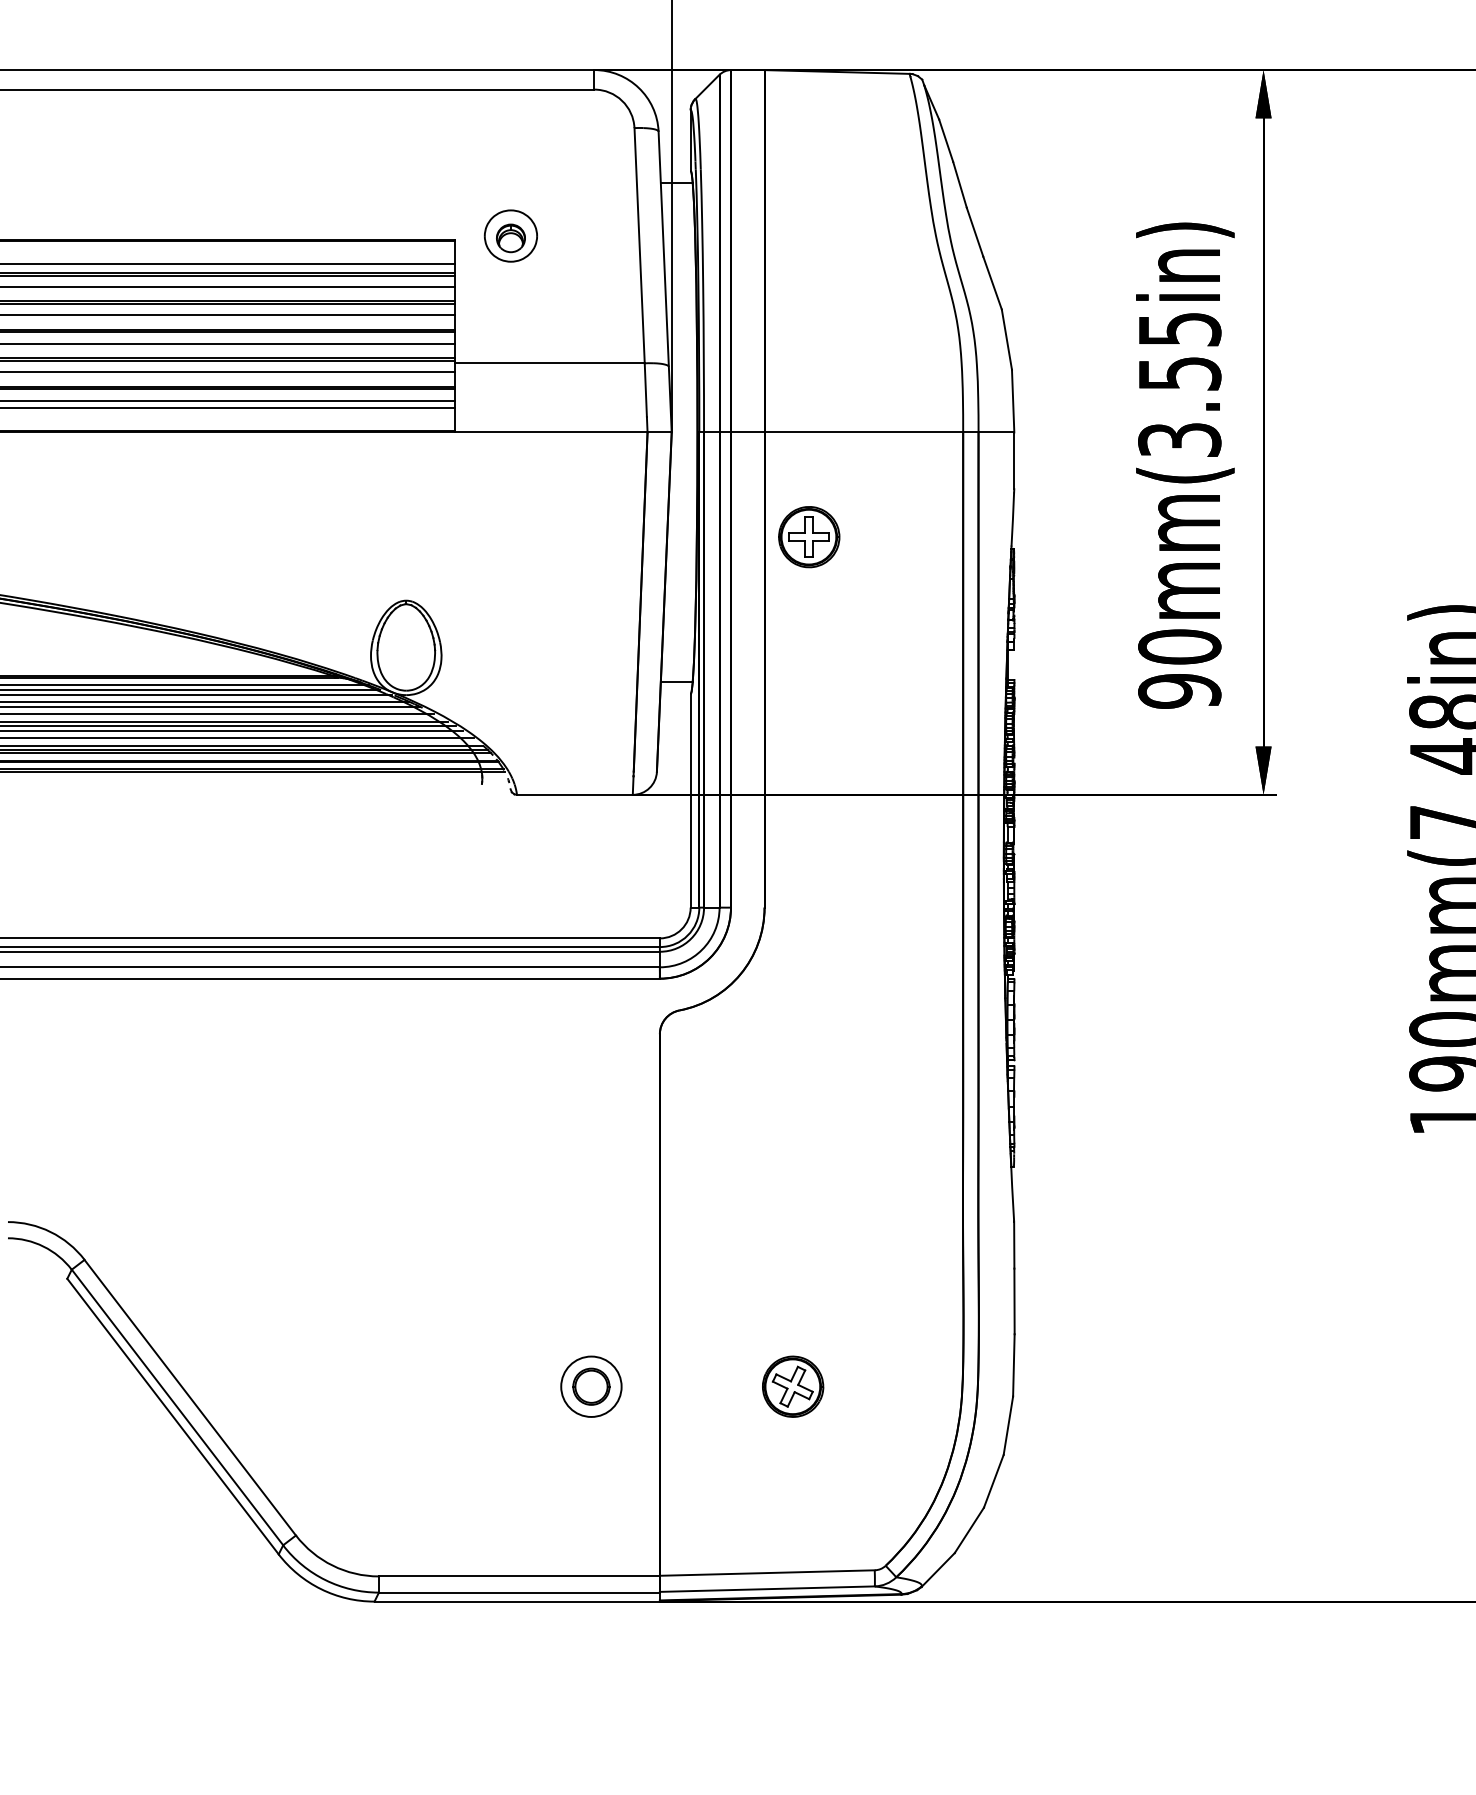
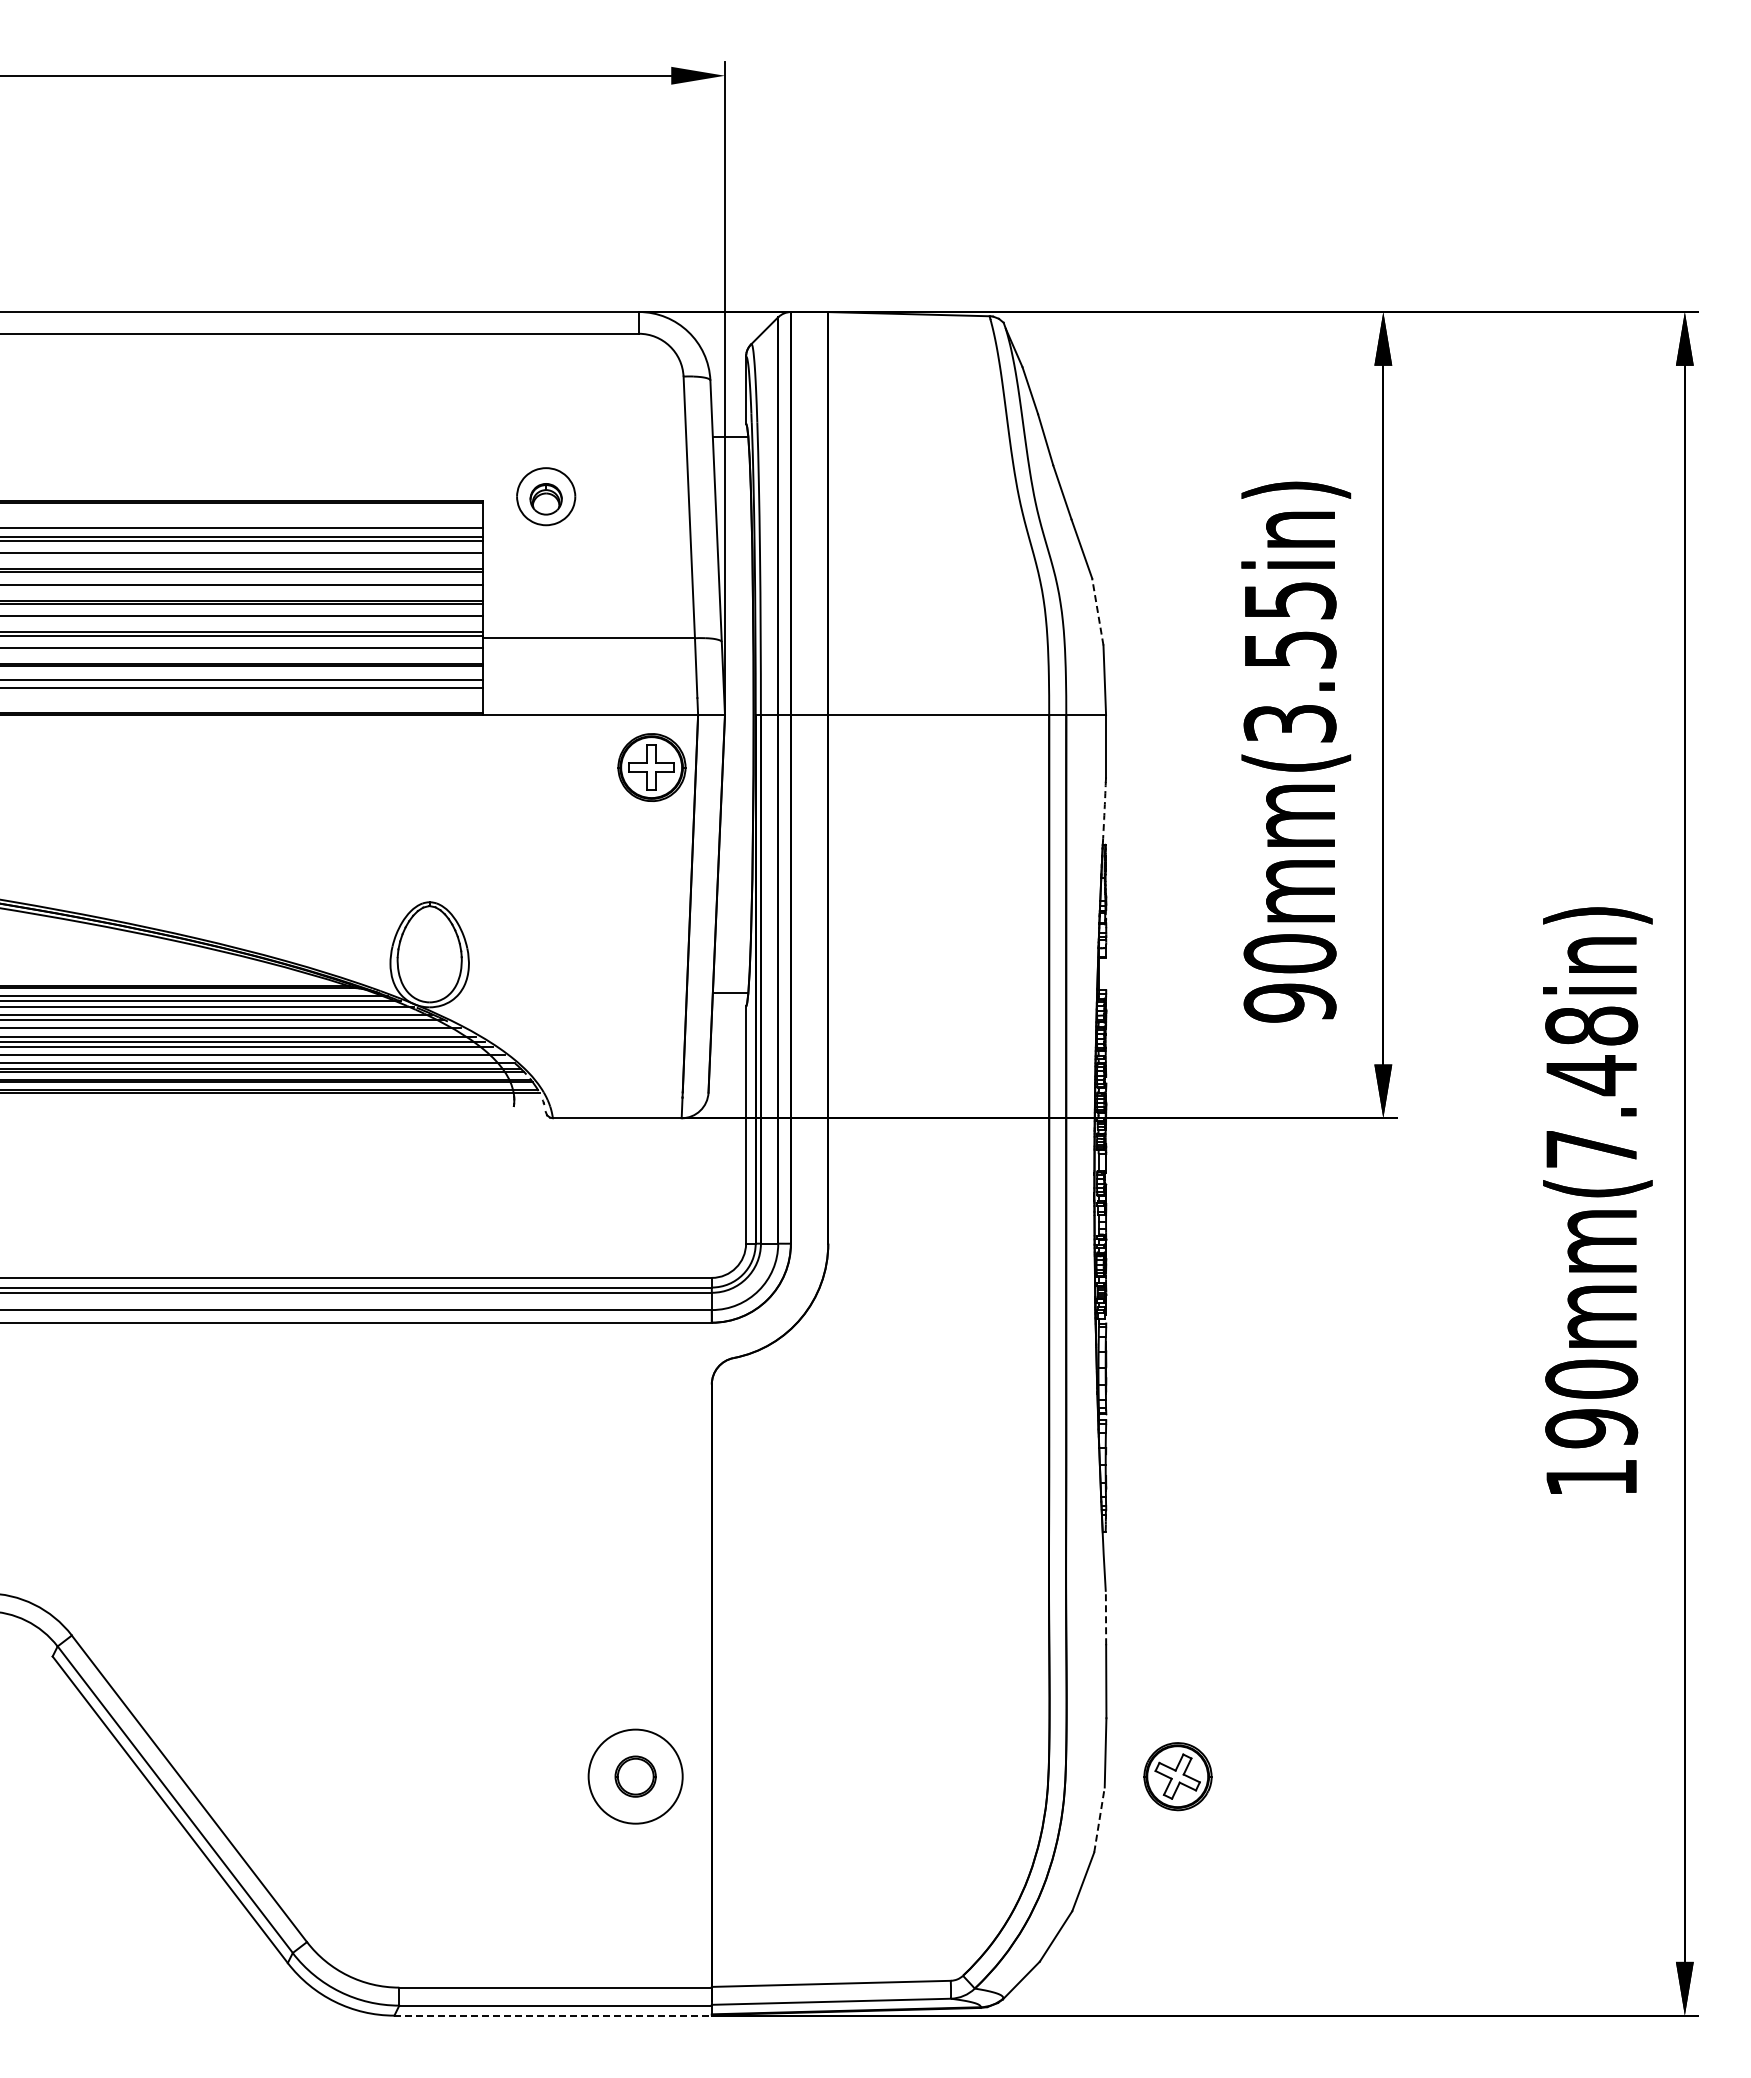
line: (1006, 339) -> (1097, 611), solid -> dashed
arc: (1012, 519) -> (1104, 812), solid -> dashed
part: (808, 537) -> (651, 767), moved
line: (1014, 1244) -> (1106, 1618), solid -> dashed
circle: (591, 1386) -> (635, 1776), size x1.4
part: (792, 1386) -> (1177, 1776), moved
line: (1008, 1425) -> (1099, 1819), solid -> dashed
line: (517, 1601) -> (553, 2015), solid -> dashed

